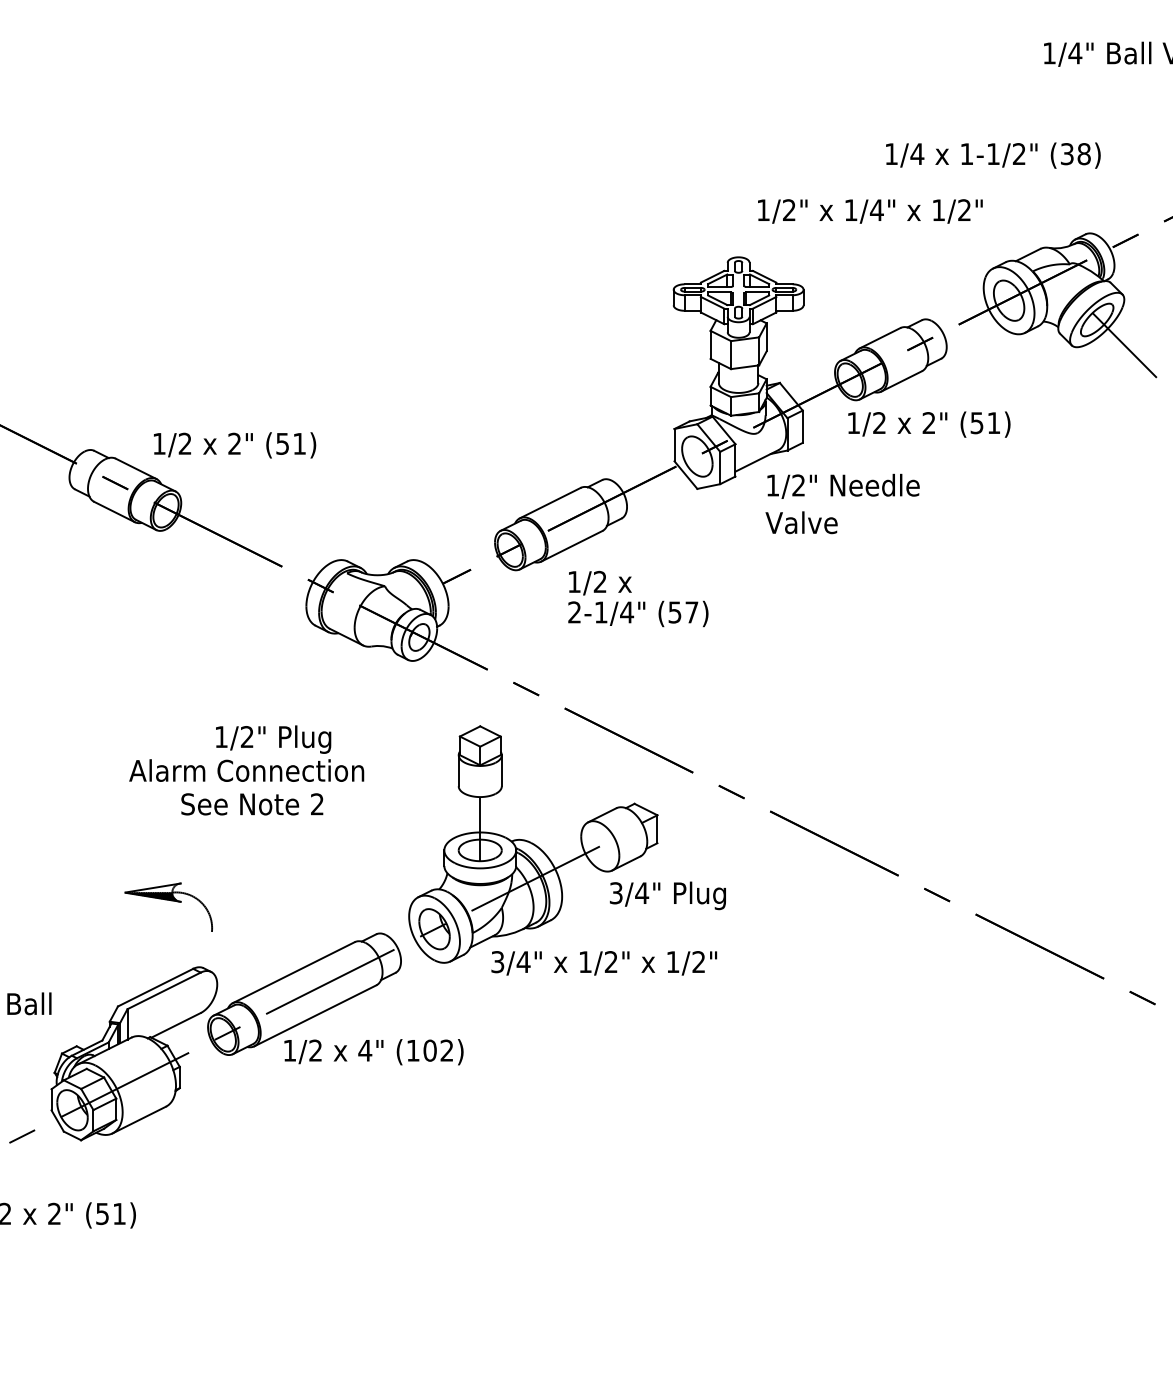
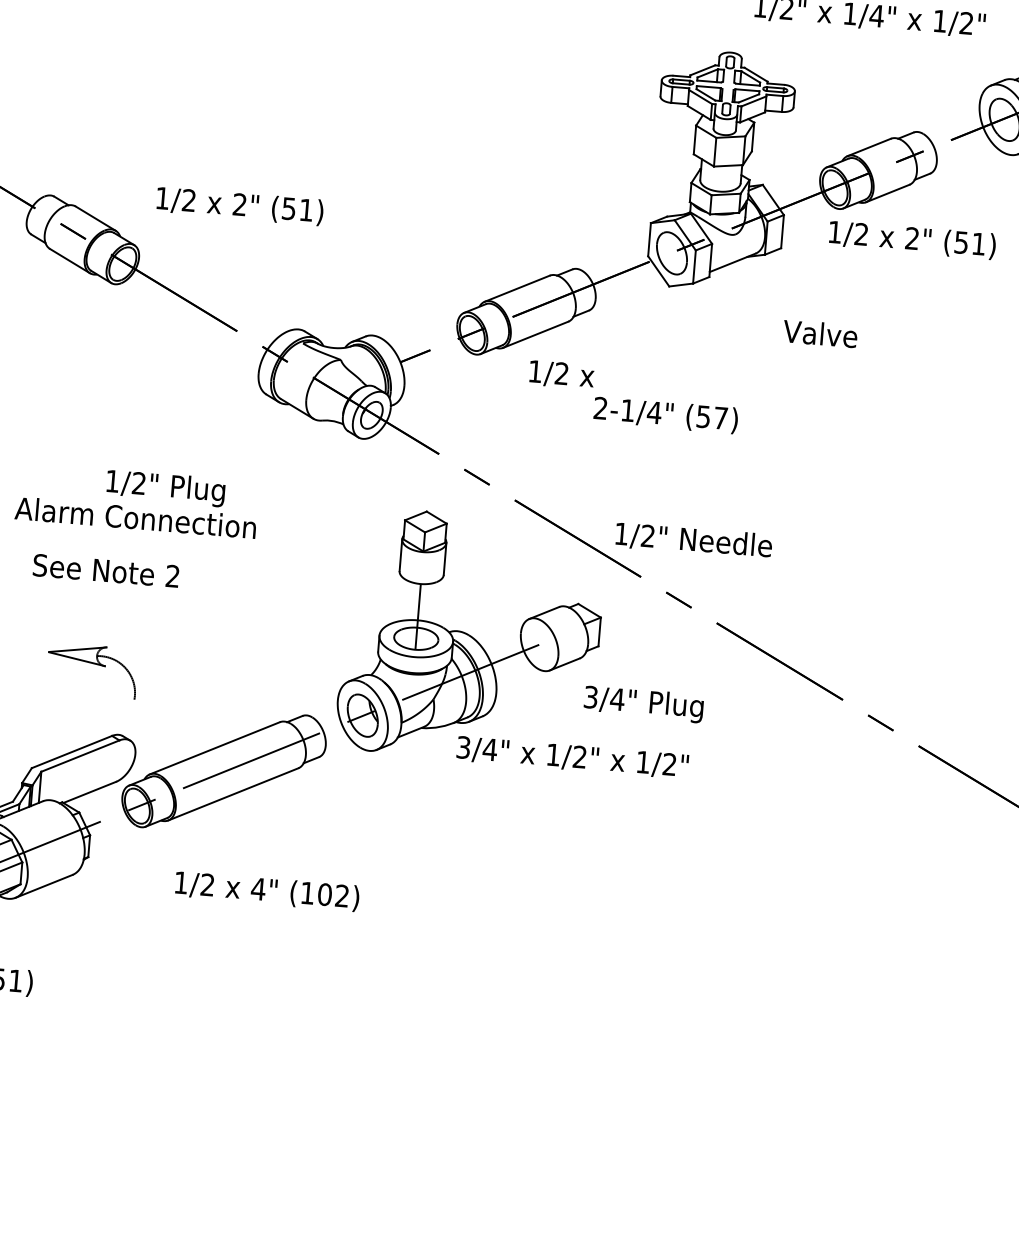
text: (235, 445) -> (240, 206), moved
text: (843, 485) -> (693, 539), moved
text: (801, 522) -> (820, 333), moved
text: (638, 613) -> (666, 414), moved
text: (246, 753) -> (136, 500), moved
text: (252, 804) -> (106, 571), moved
text: (667, 895) -> (643, 703), moved
hatch: (150, 896) -> (74, 658), removed
text: (604, 963) -> (572, 757), moved
text: (373, 1052) -> (266, 891), moved

